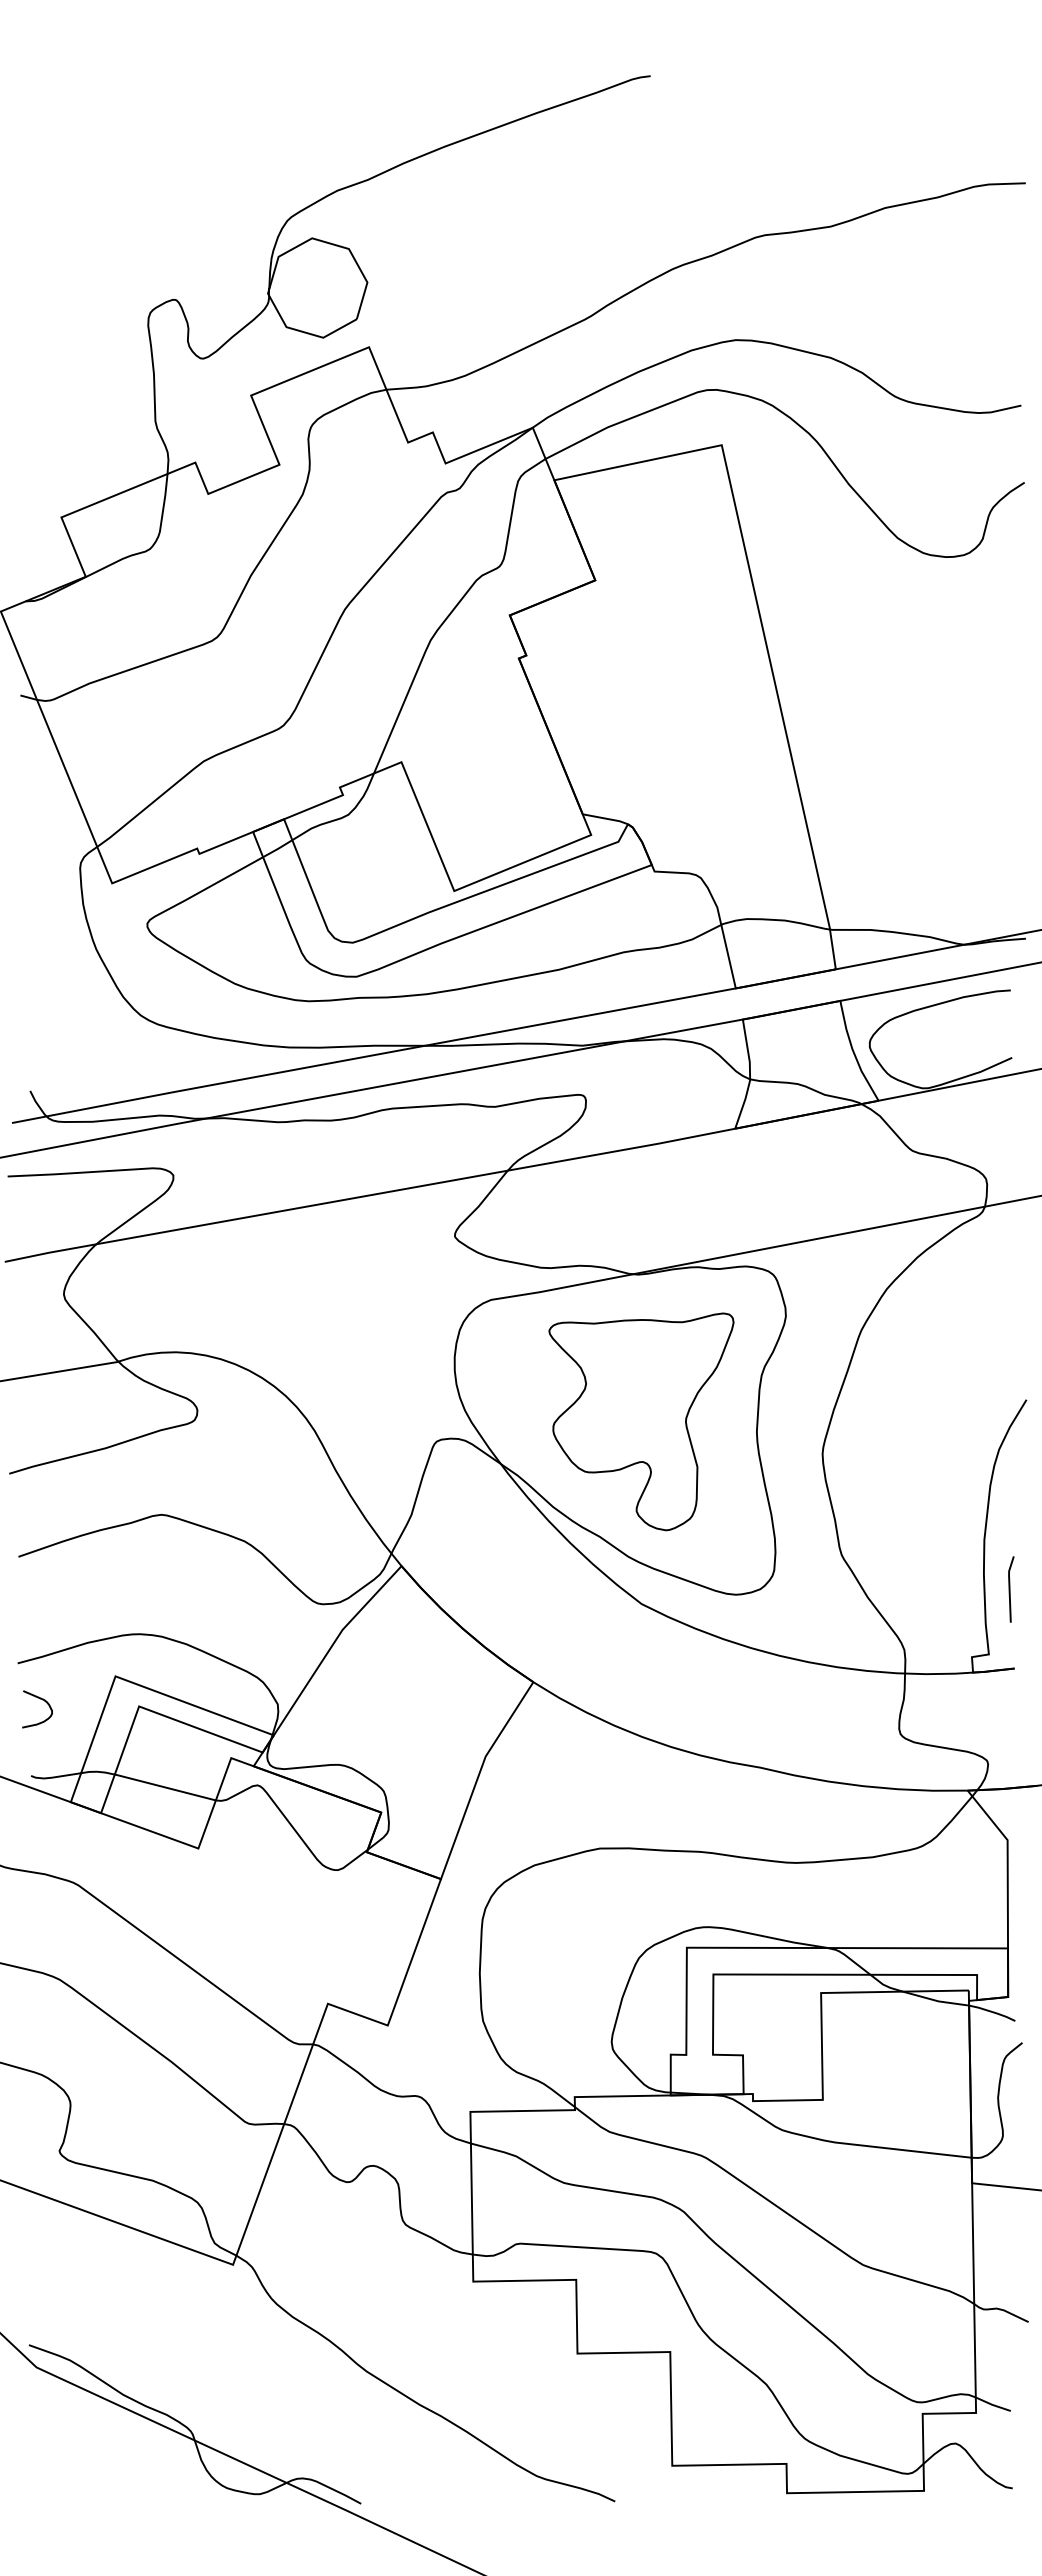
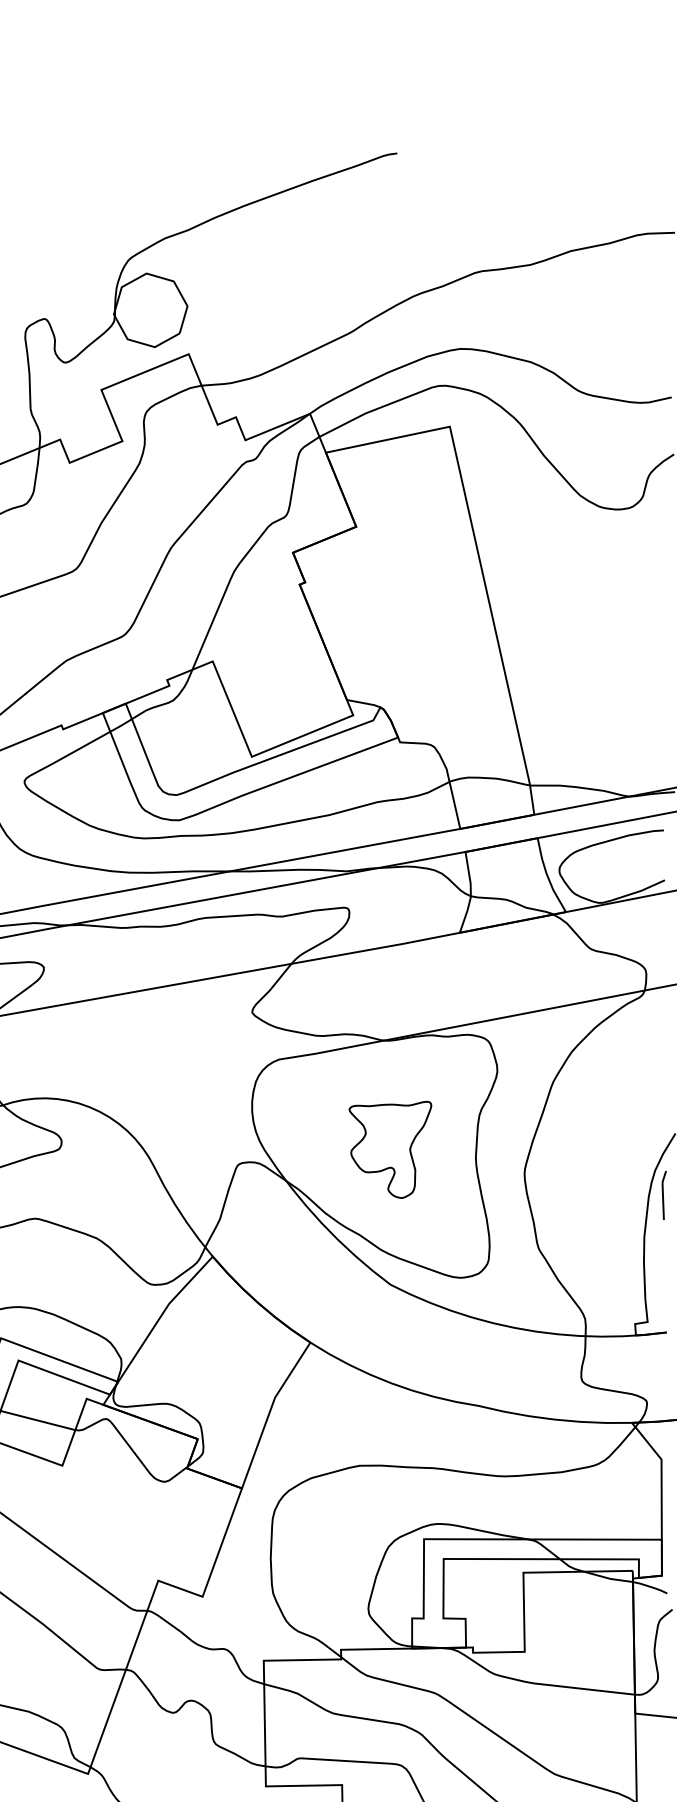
part: (641, 1421) -> (390, 1149), size x0.6
line: (1010, 1589) -> (663, 1195), moved

